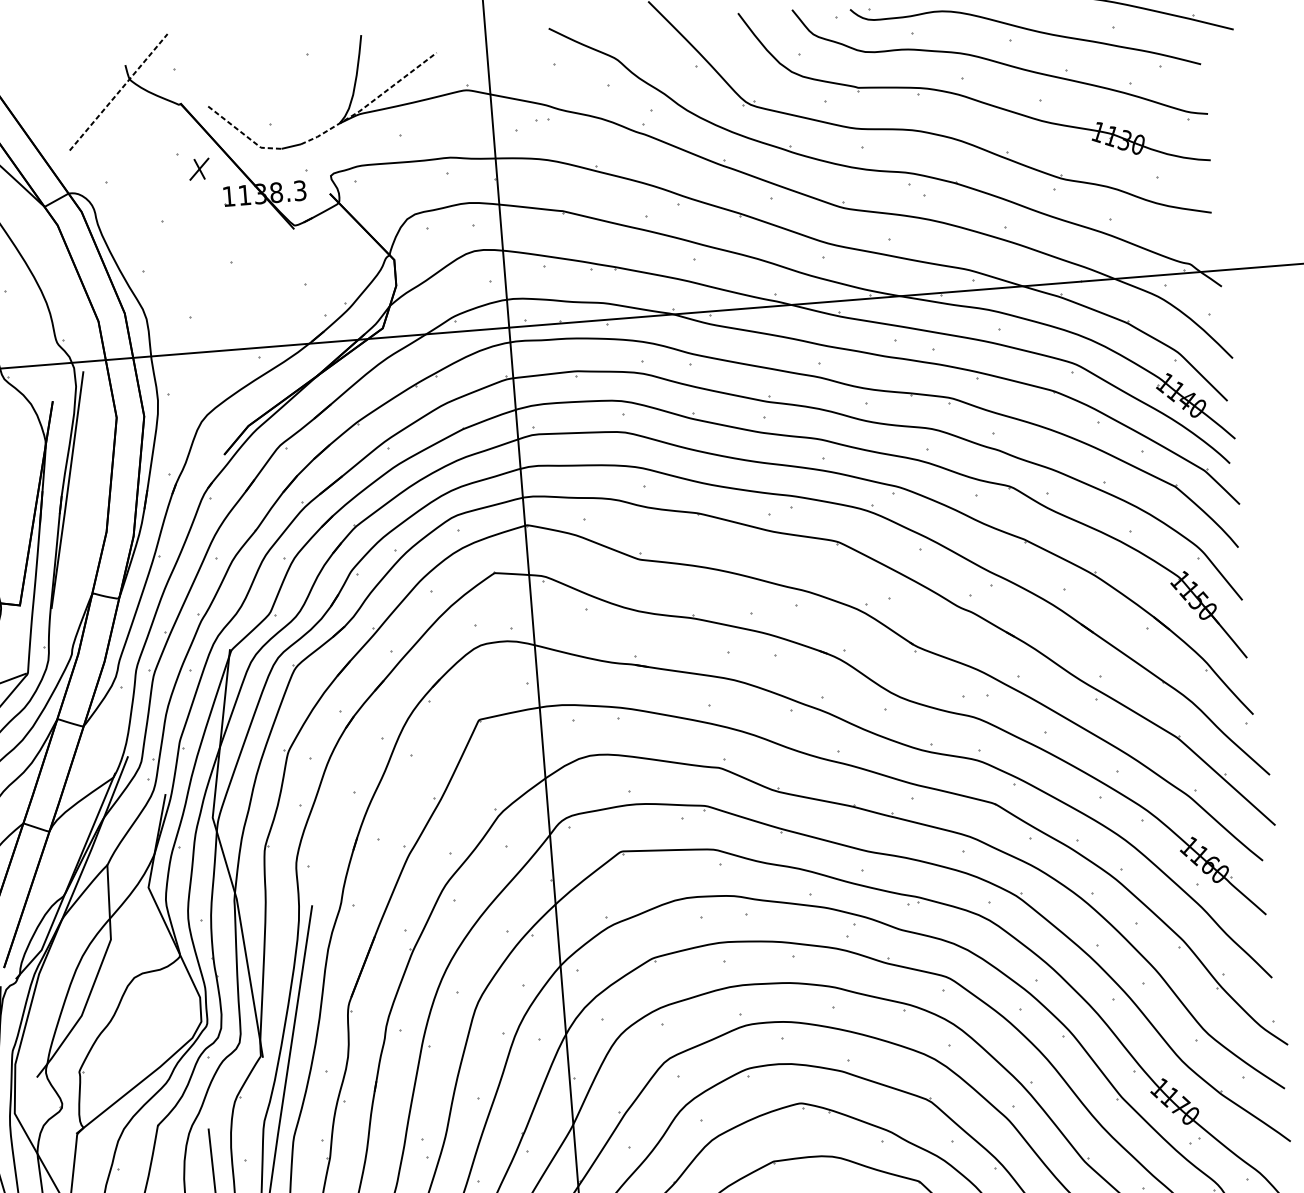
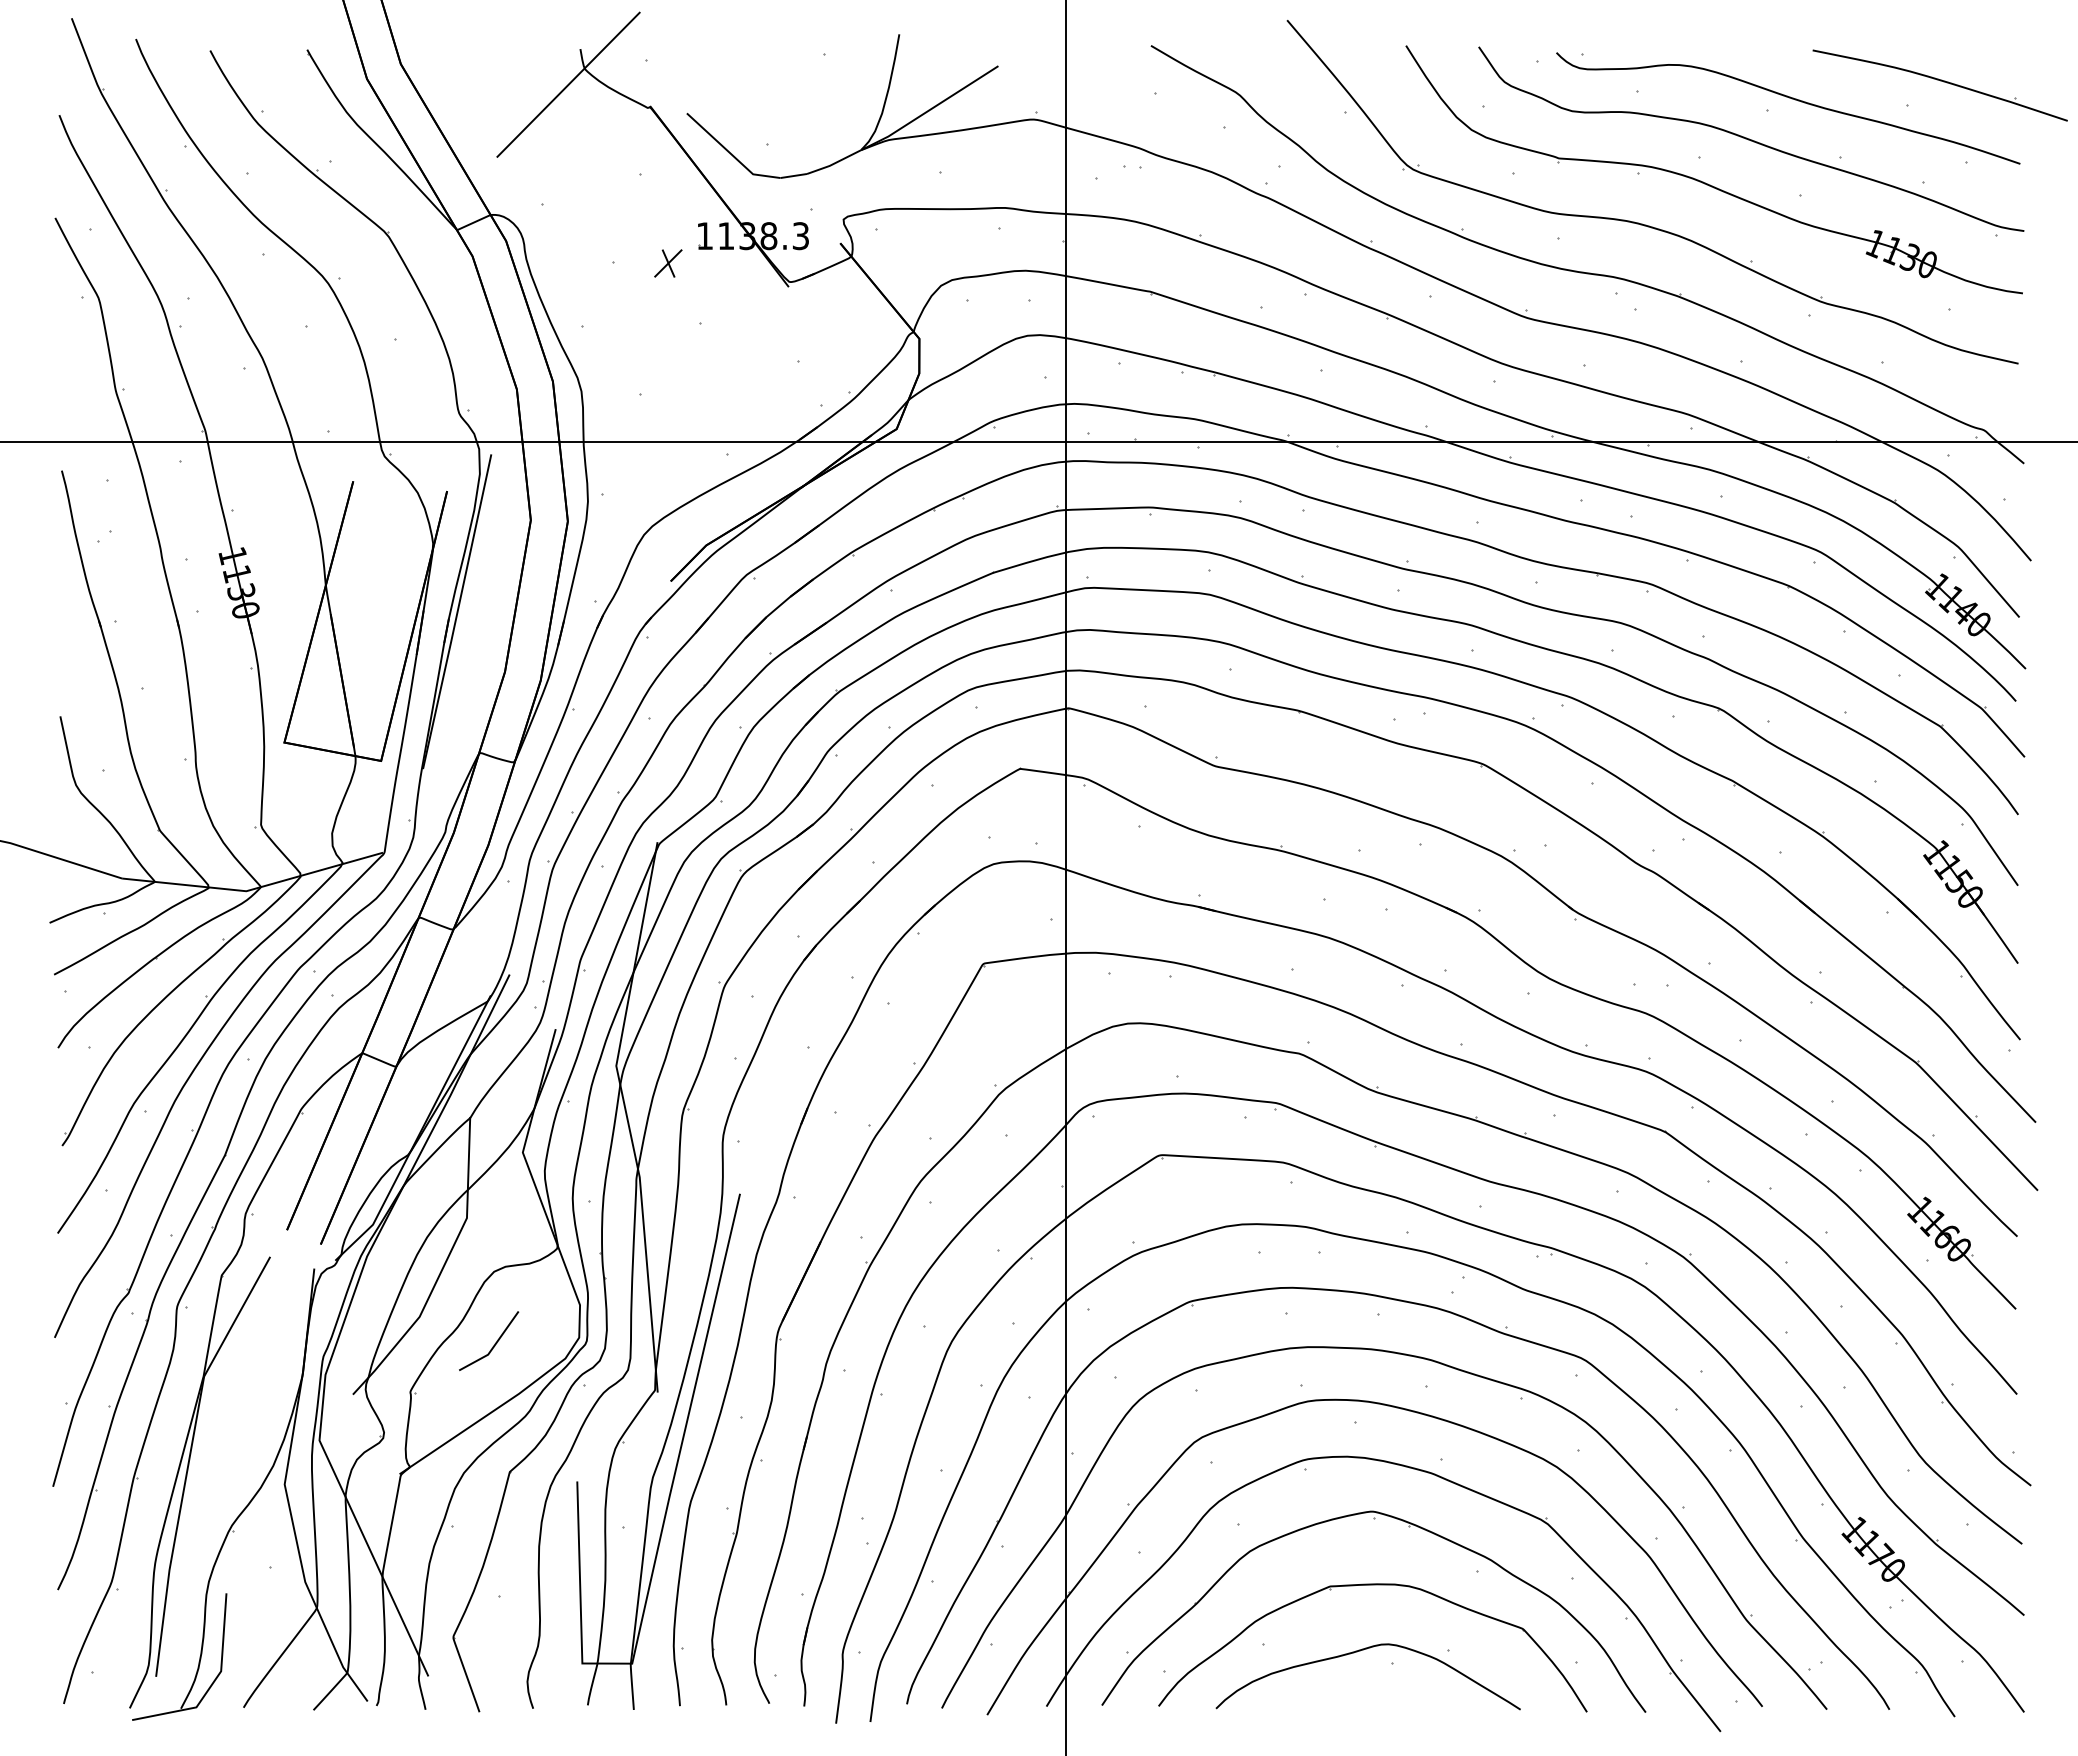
line: (118, 92) -> (568, 84), dashed -> solid
line: (370, 103) -> (904, 126), dashed -> solid
line: (243, 134) -> (731, 154), dashed -> solid
part: (199, 169) -> (668, 263), moved
line: (138, 1031) -> (494, 1343), added

